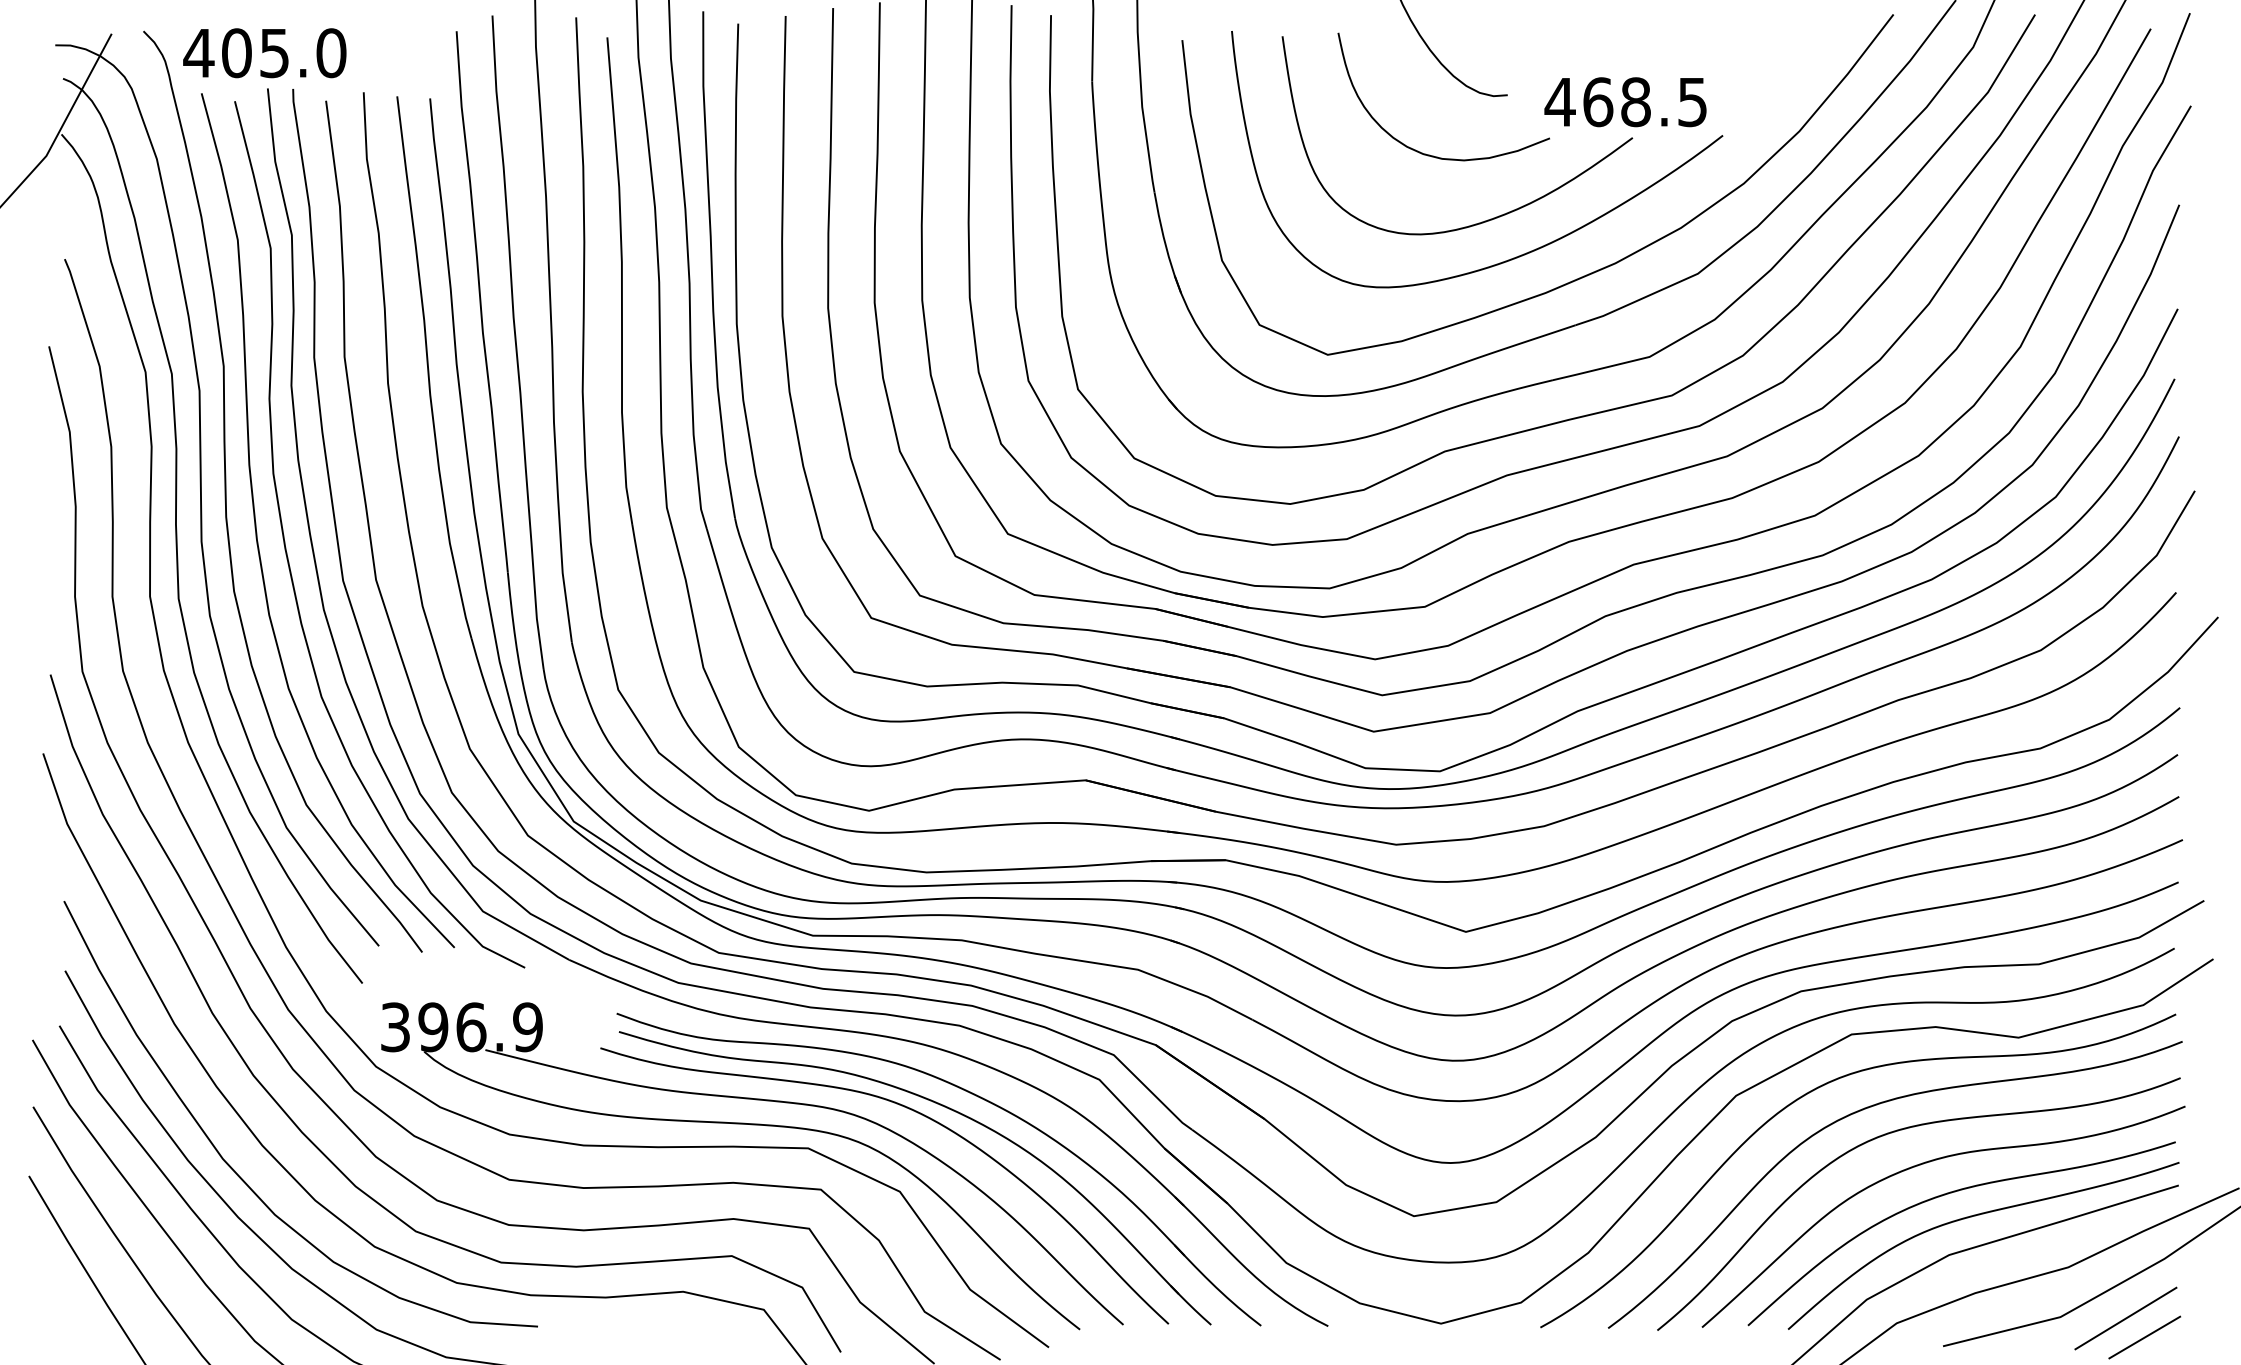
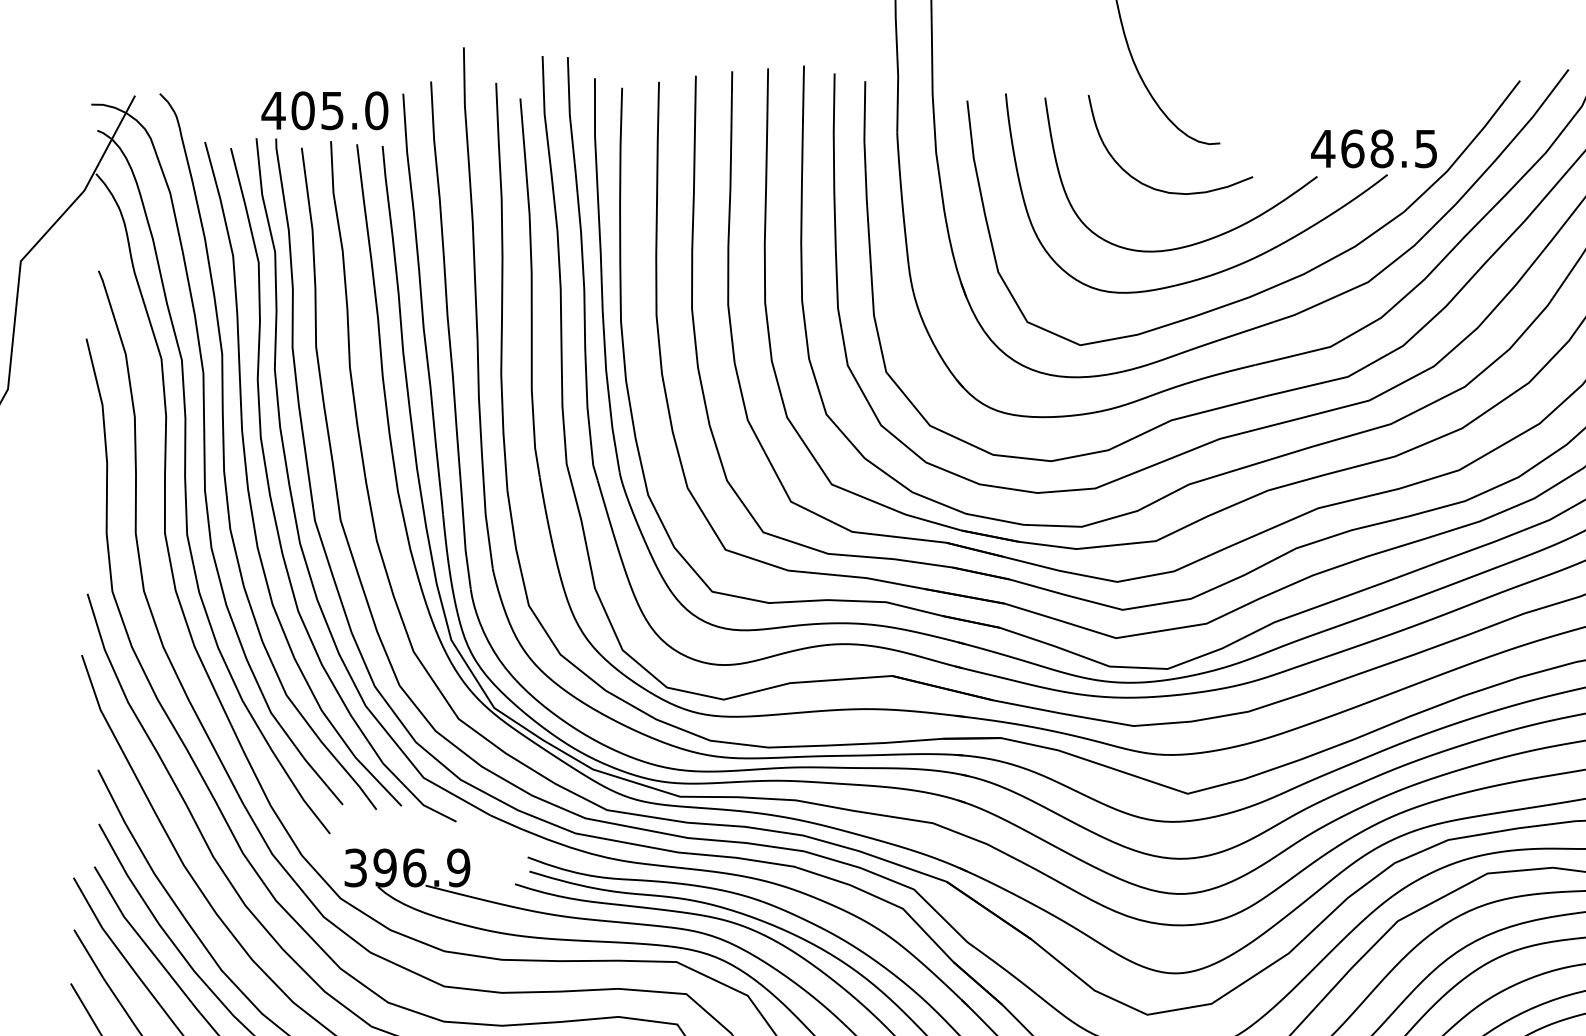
text: (264, 53) -> (324, 111), moved
text: (1625, 102) -> (1373, 149), moved

